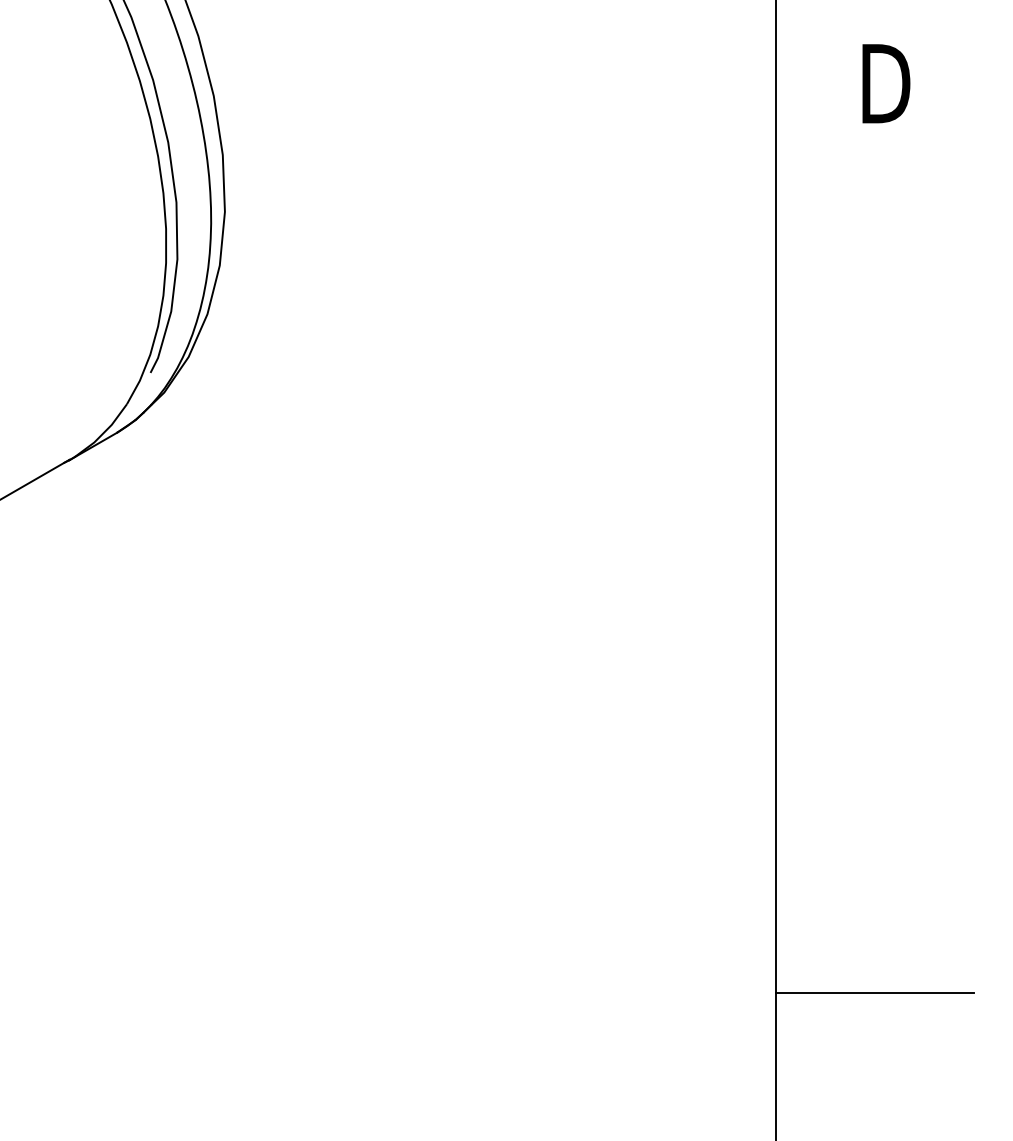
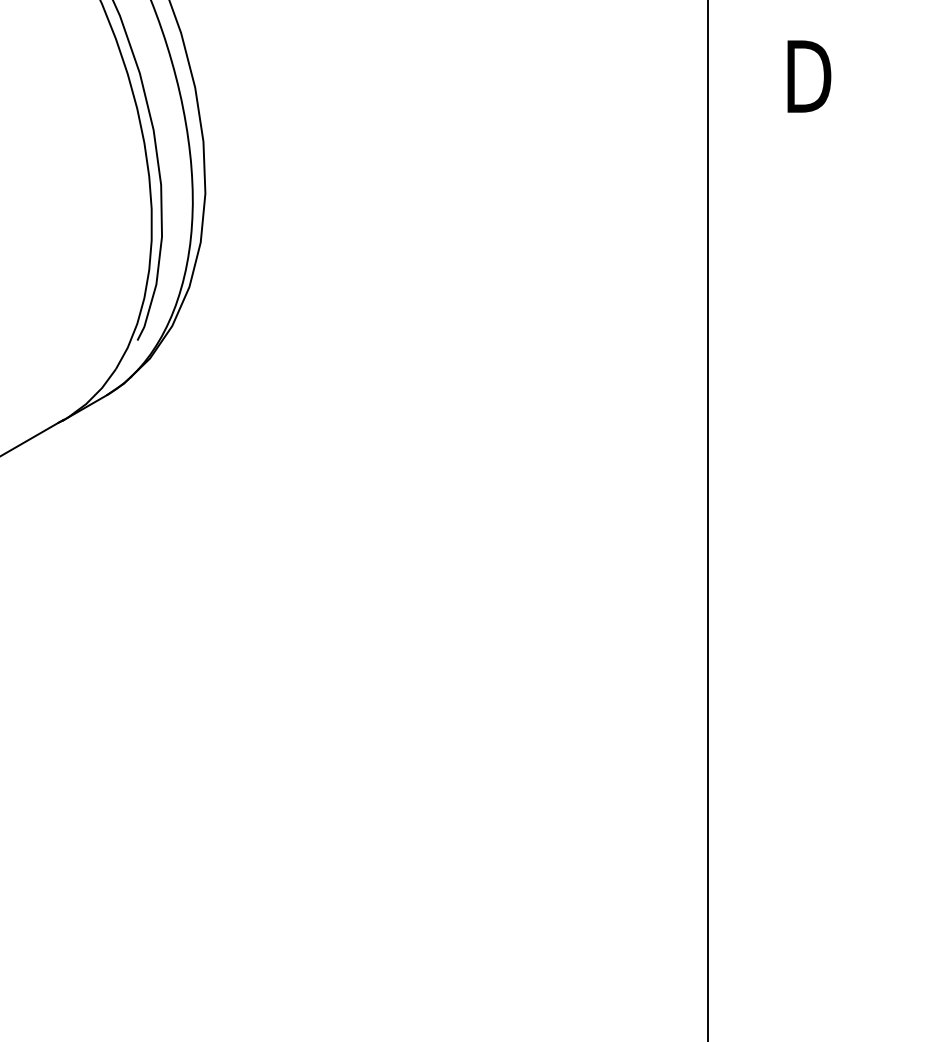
line: (874, 993) -> (798, 907), removed

